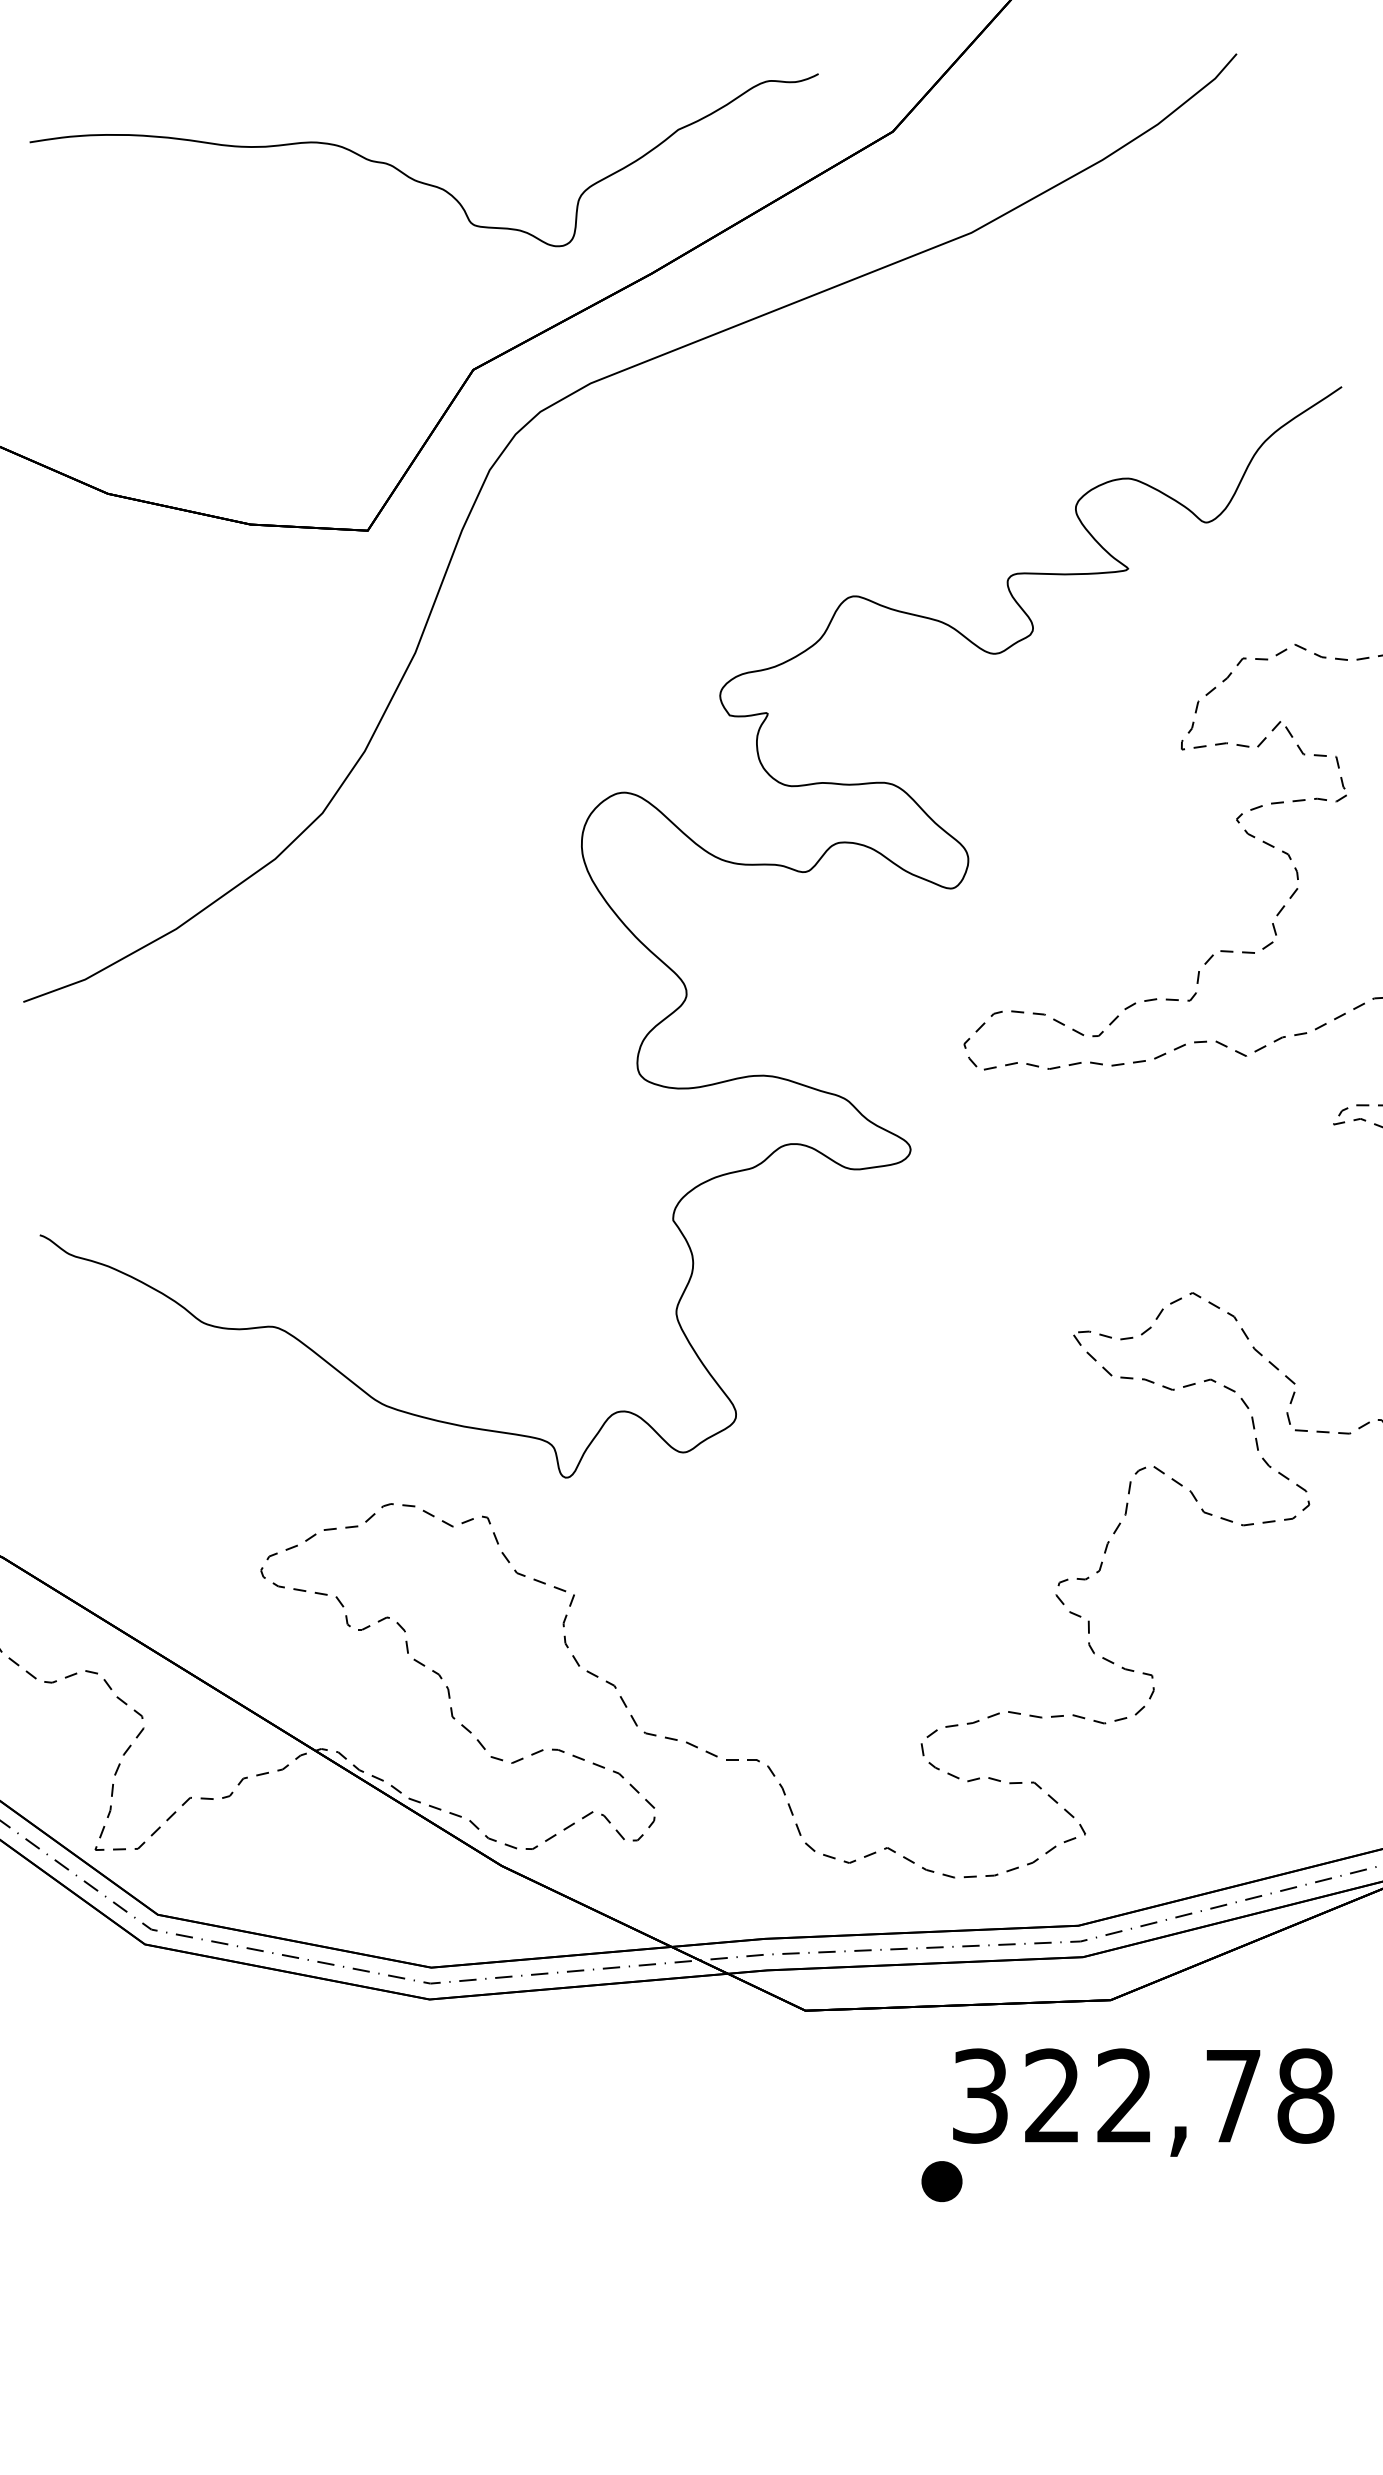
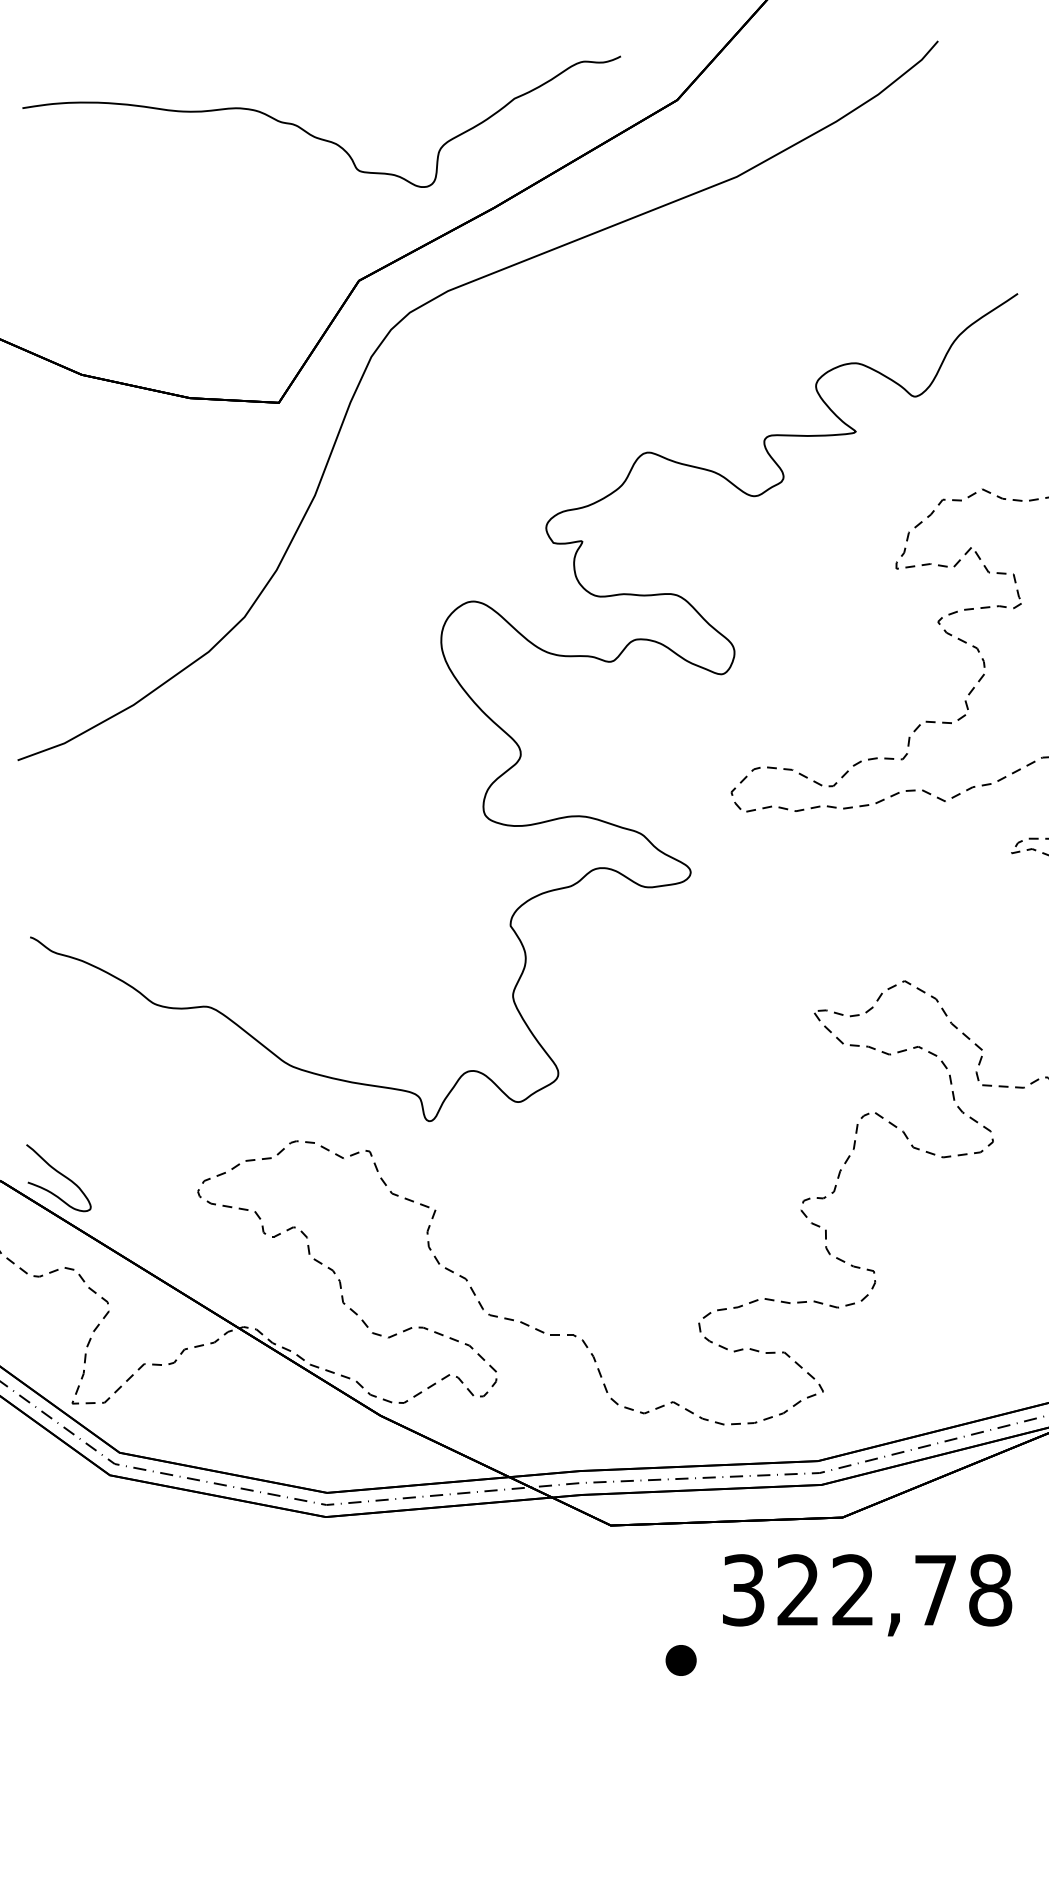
curve: (80, 1548) -> (60, 1174), added
part: (941, 2181) -> (680, 1660), moved

